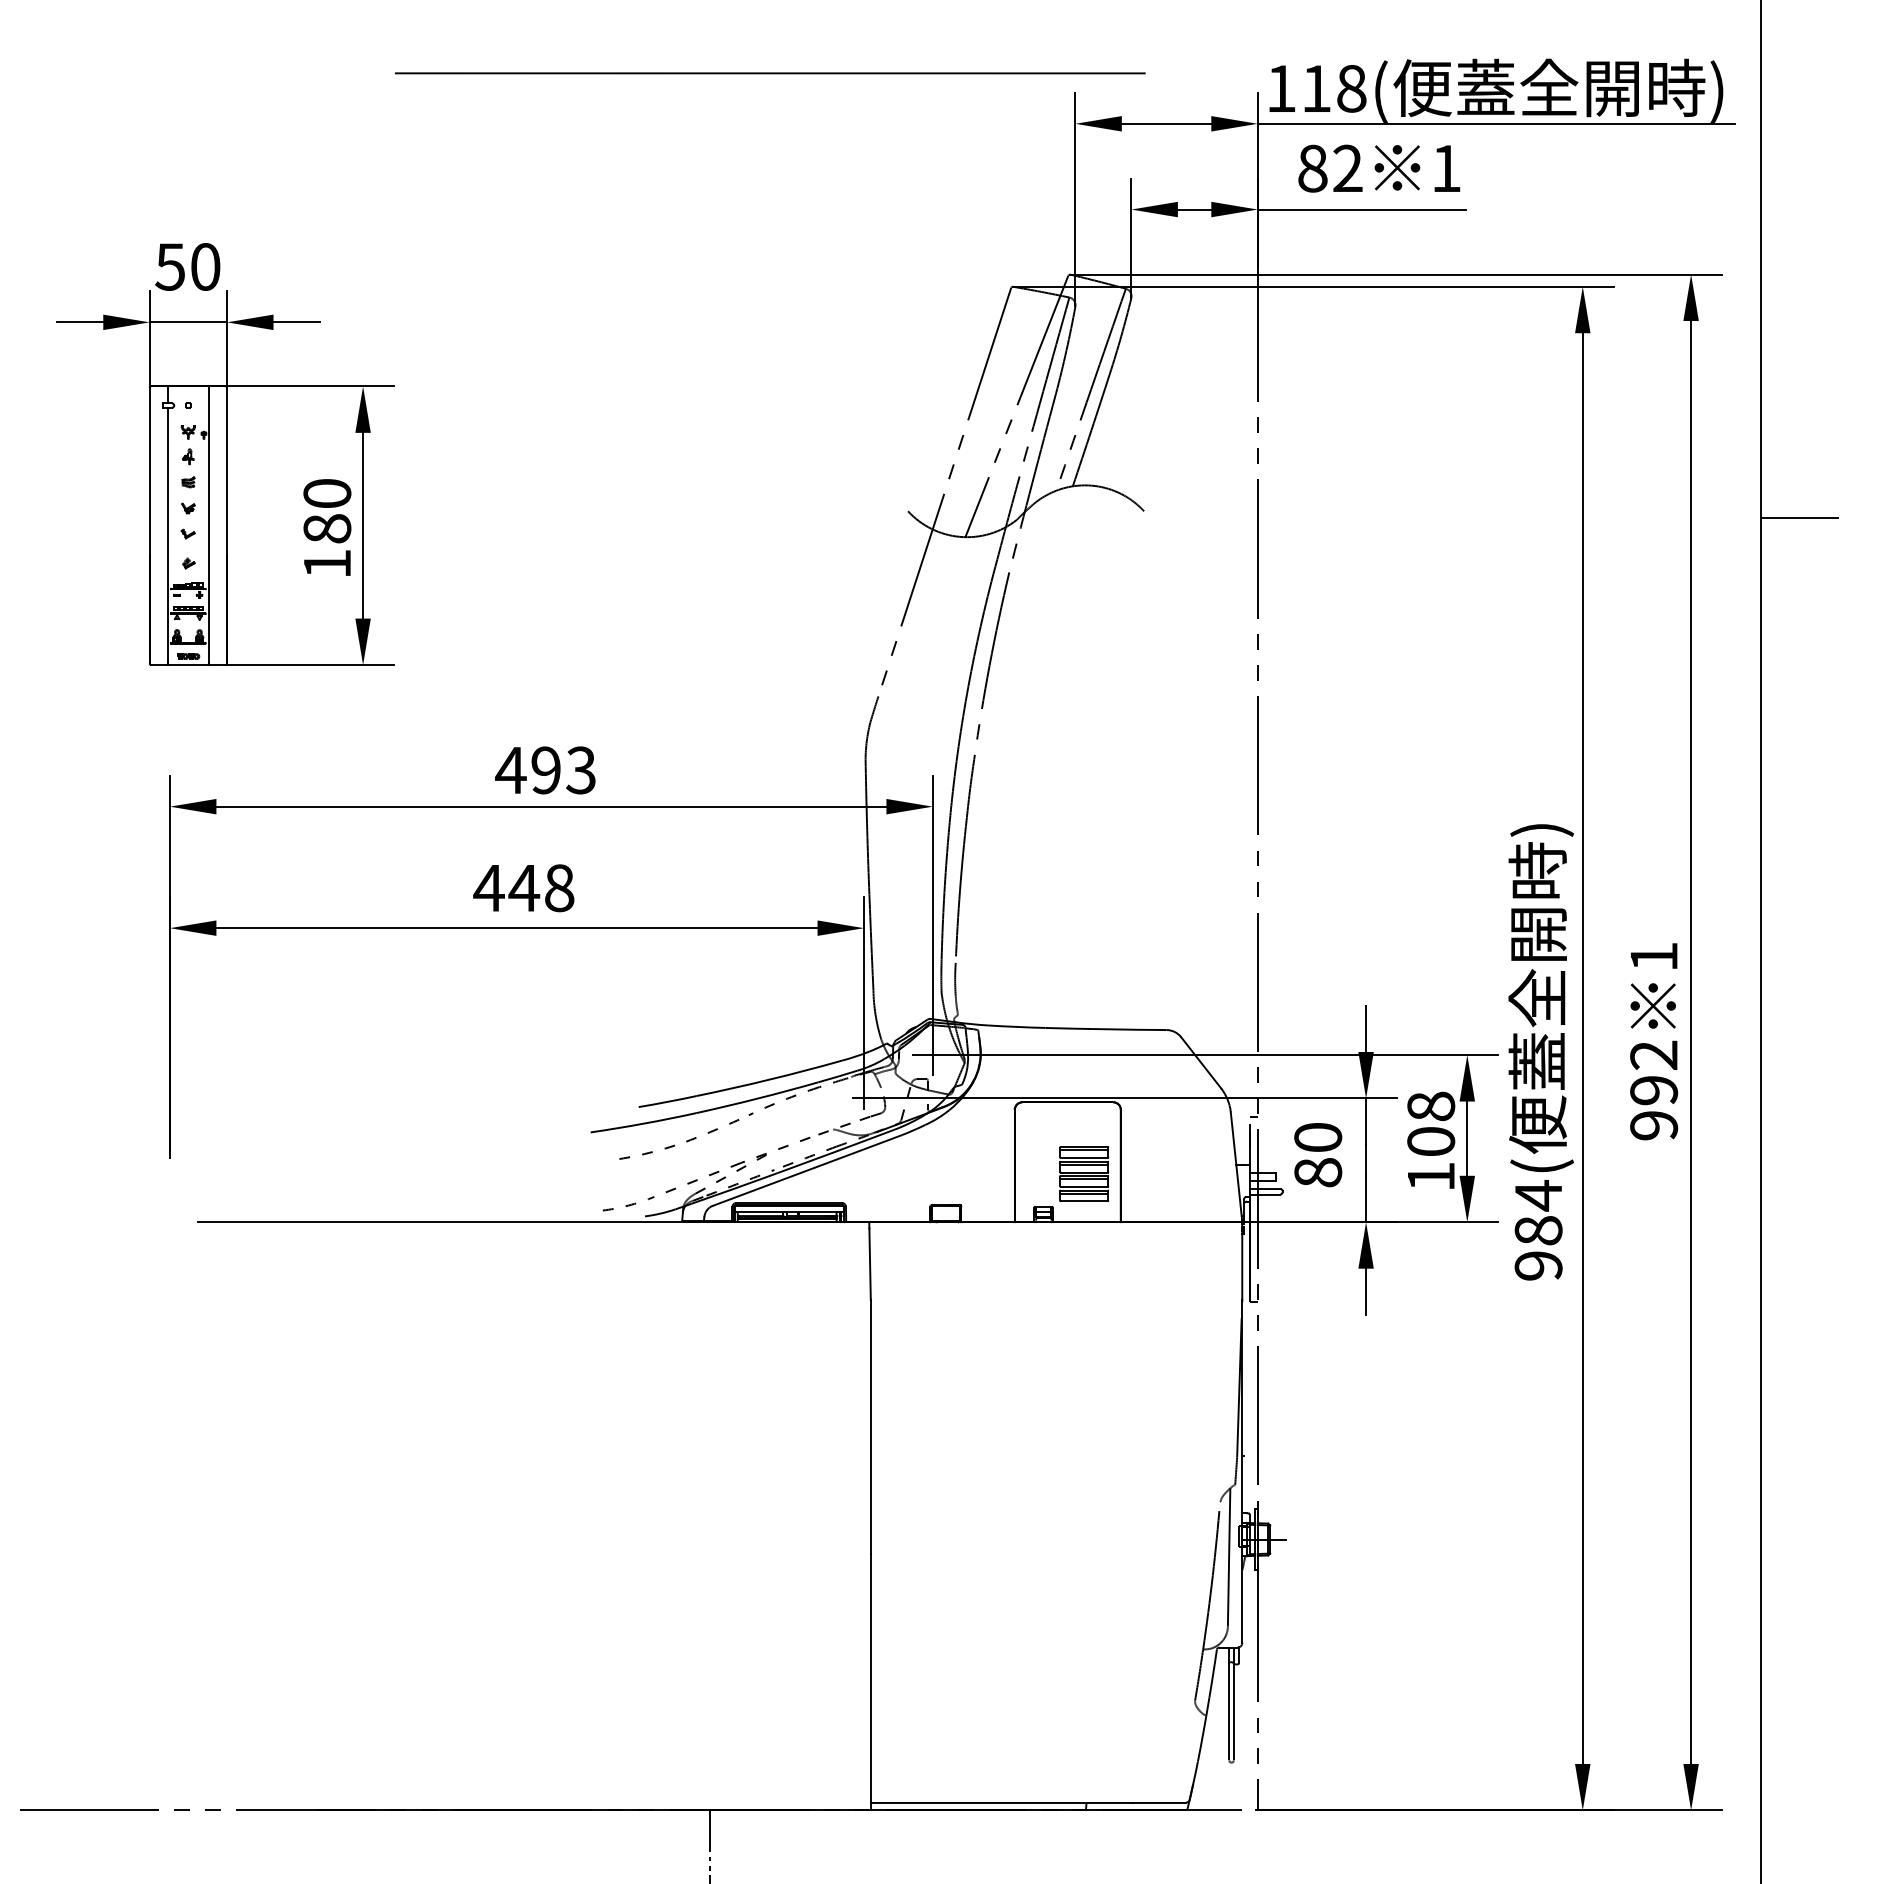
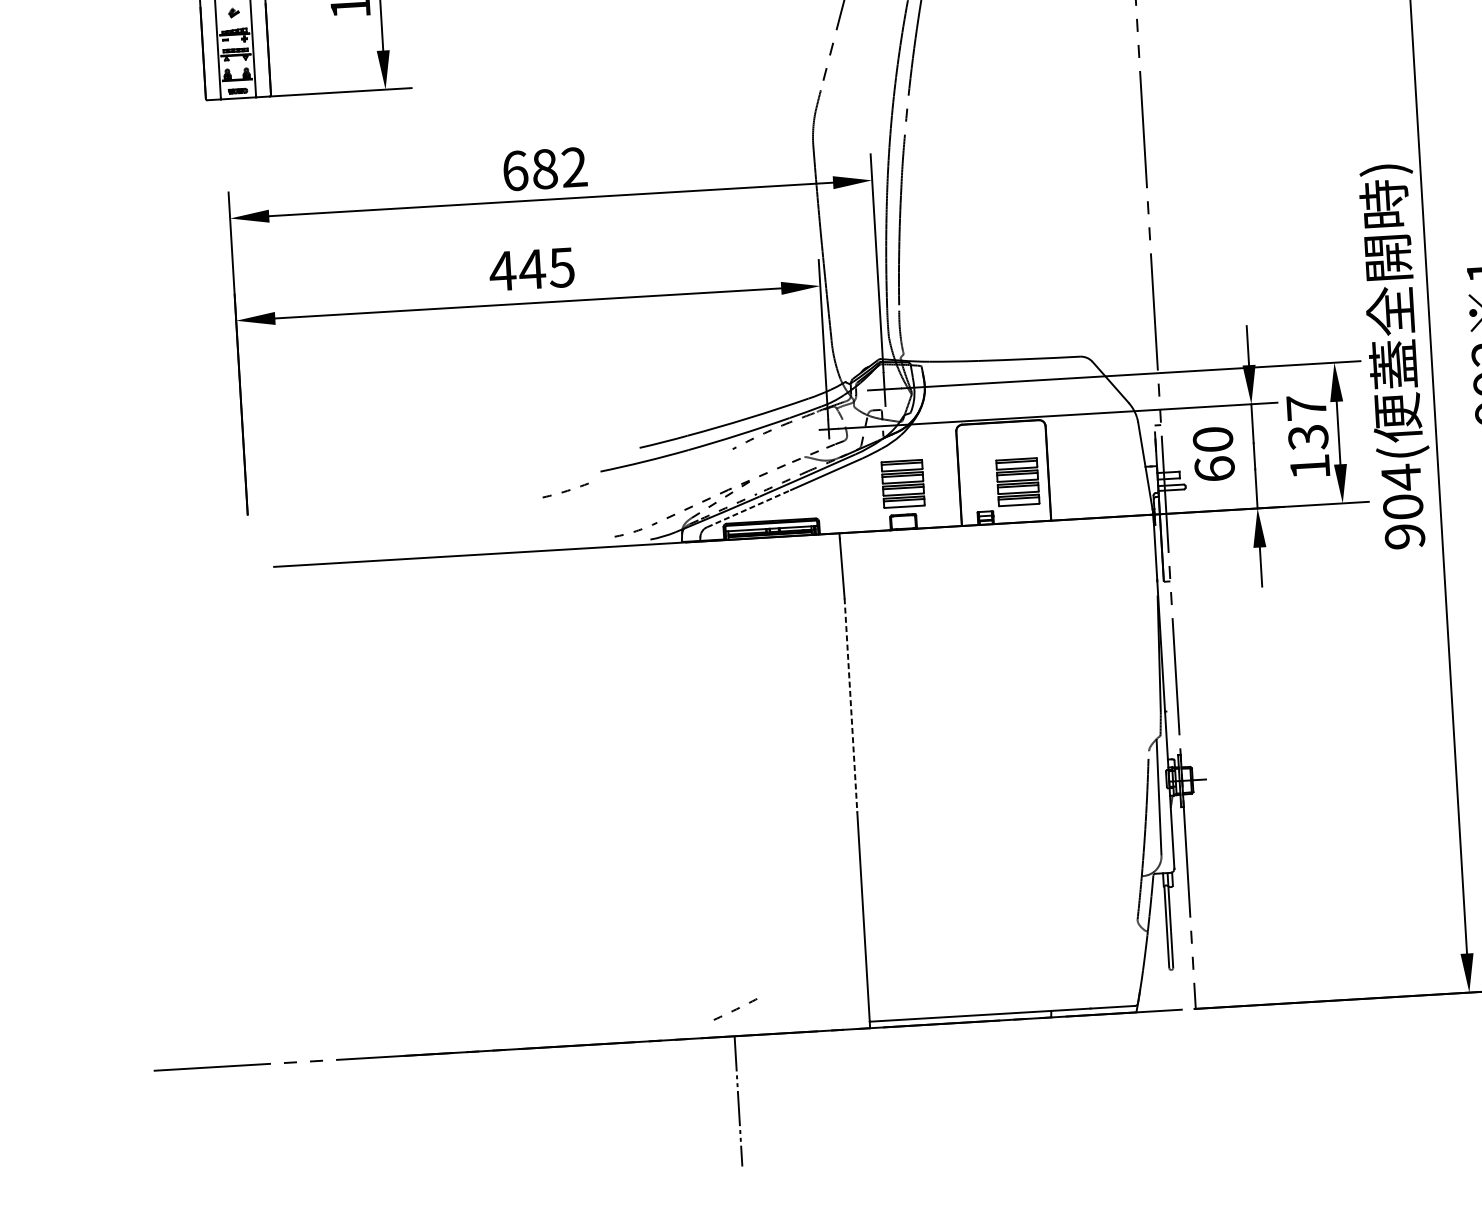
text: (545, 770) -> (544, 169), 493 -> 682
text: (559, 888) -> (562, 267), 448 -> 445
text: (1431, 1124) -> (1307, 422), 108 -> 137
arc: (712, 1130) -> (735, 1009), moved
arc: (647, 1152) -> (565, 490), moved
part: (948, 1168) -> (903, 484), added
text: (1318, 1172) -> (1215, 468), 80 -> 60
line: (763, 1186) -> (748, 508), solid -> dashed
text: (1538, 1230) -> (1403, 506), 984( -> 904(
line: (870, 1427) -> (850, 705), solid -> dashed

